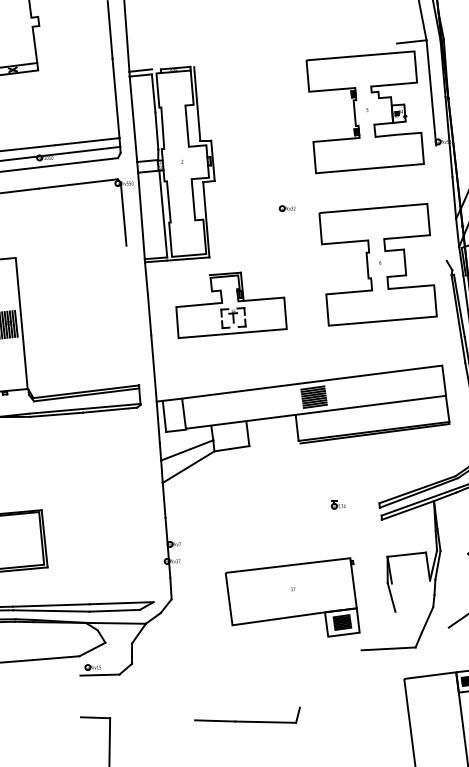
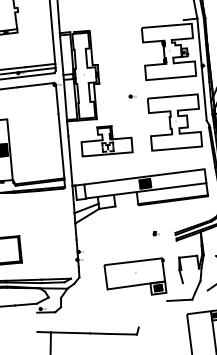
line: (439, 202) -> (203, 93), added
line: (132, 314) -> (61, 145), added
line: (152, 718) -> (70, 332), added

